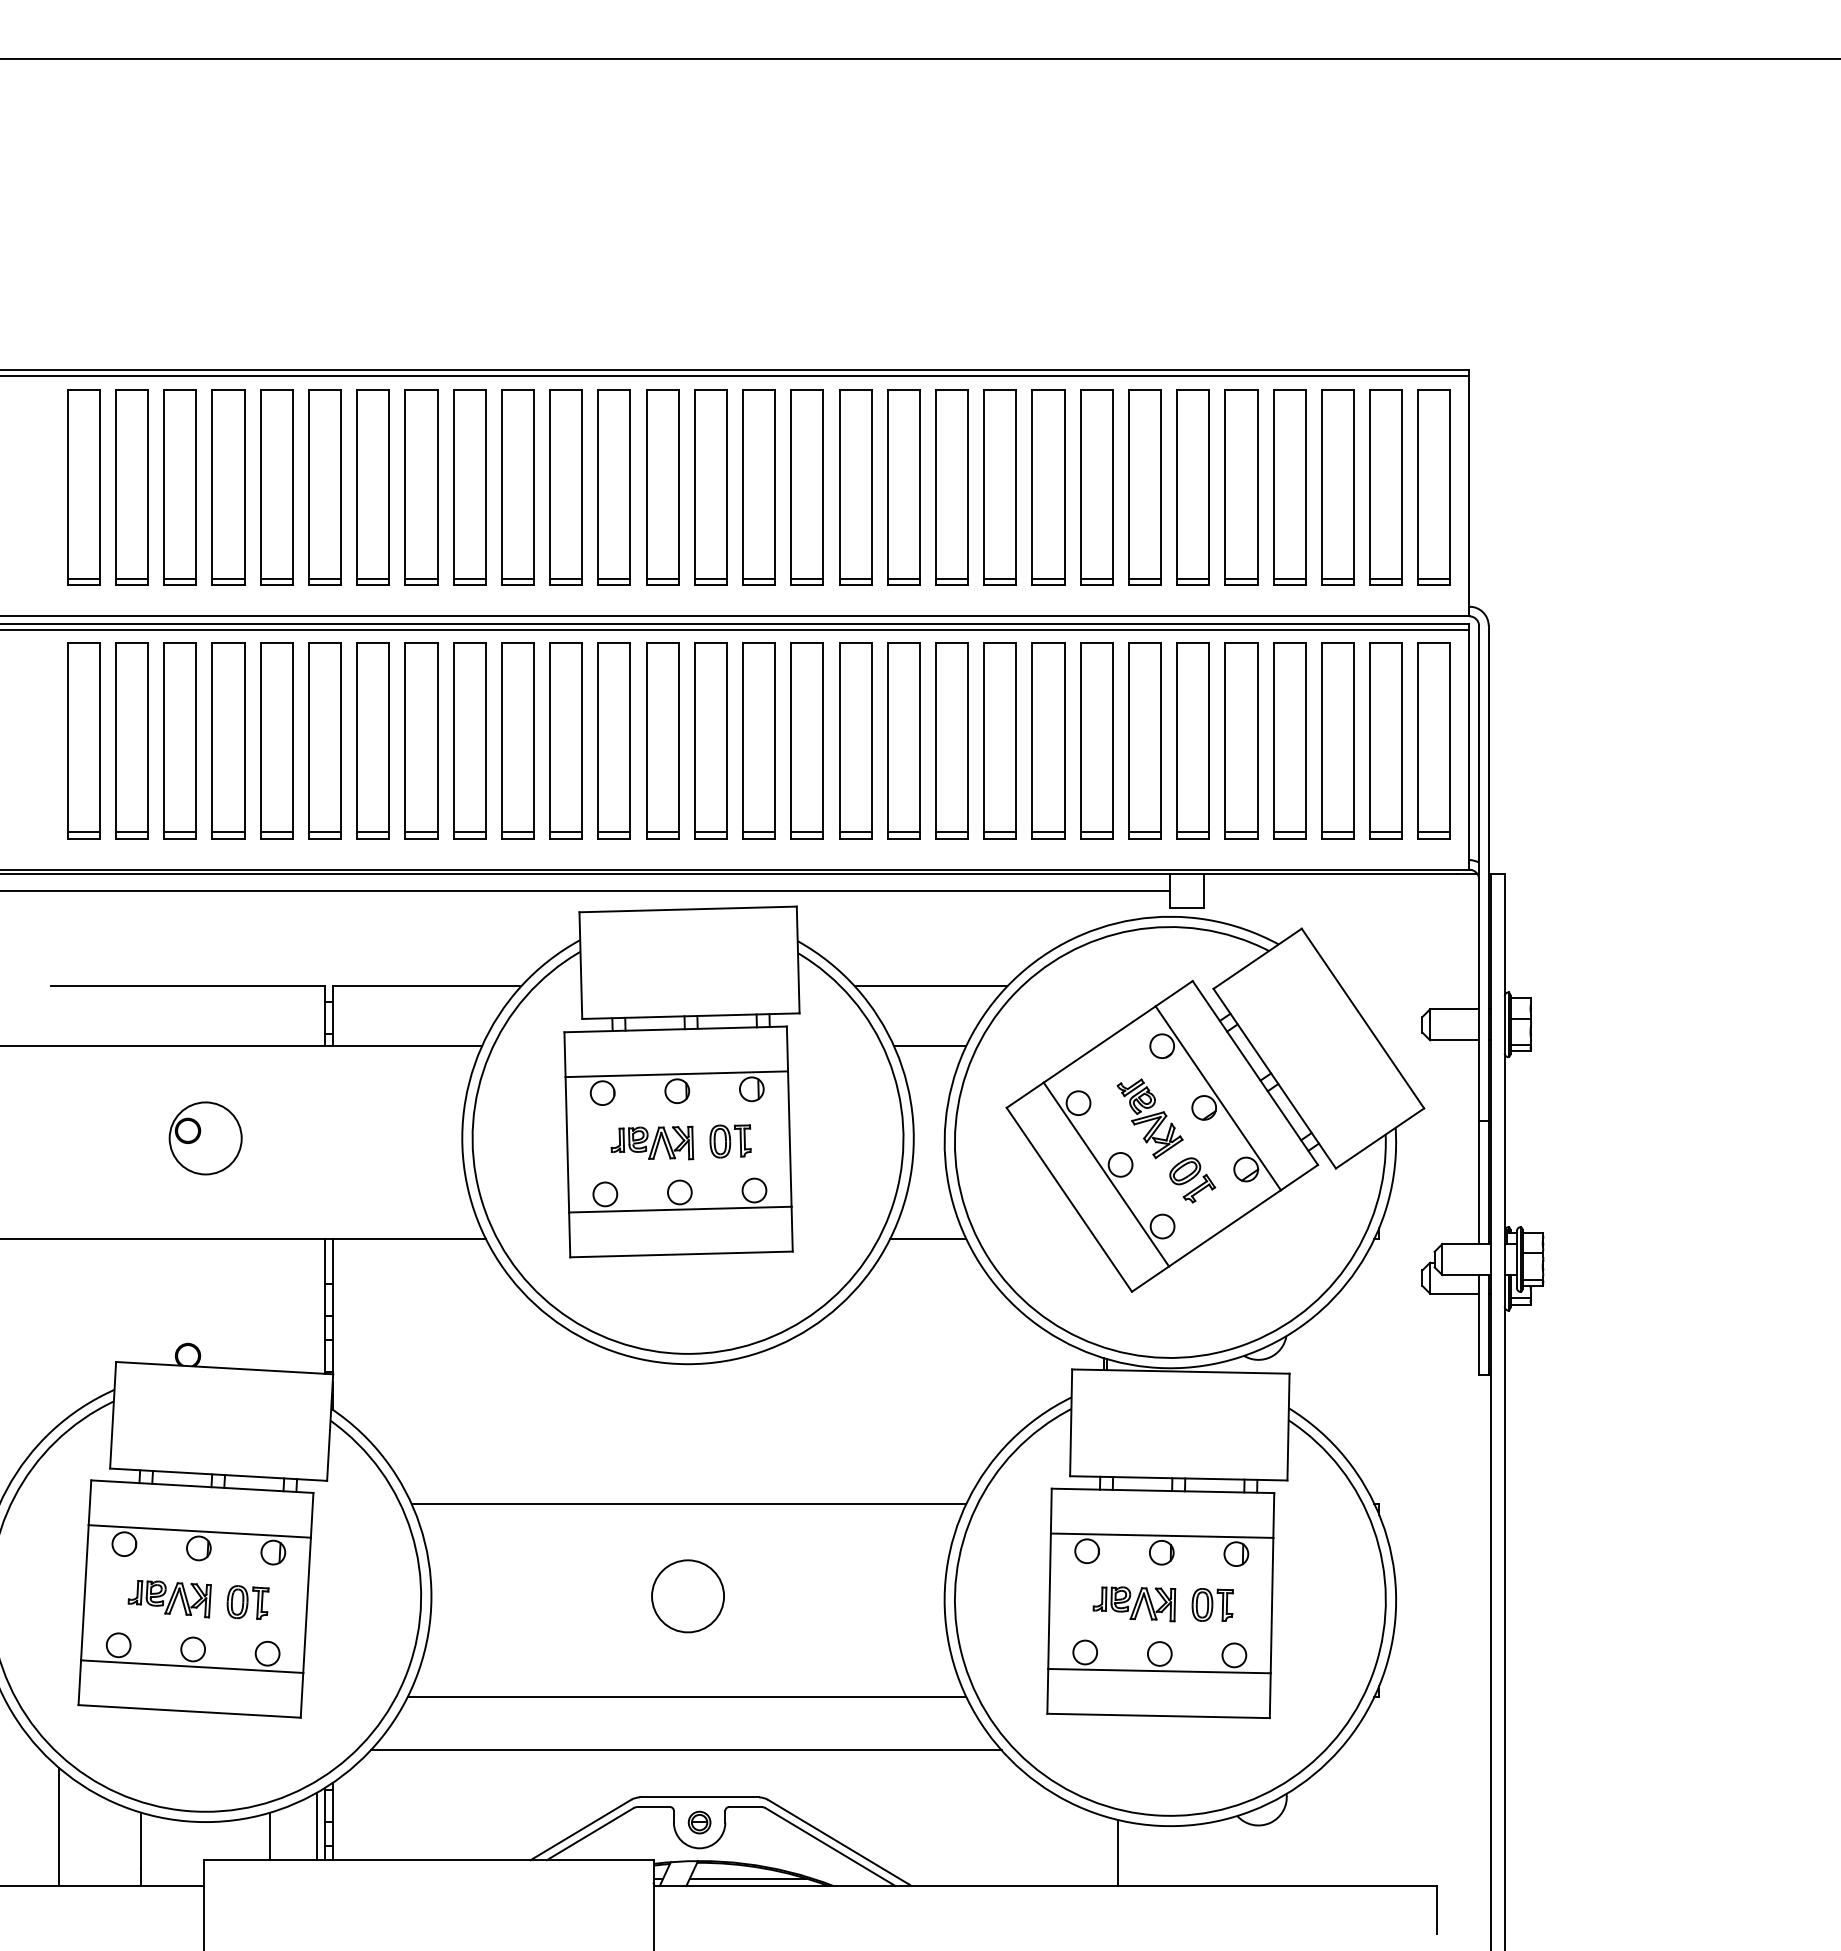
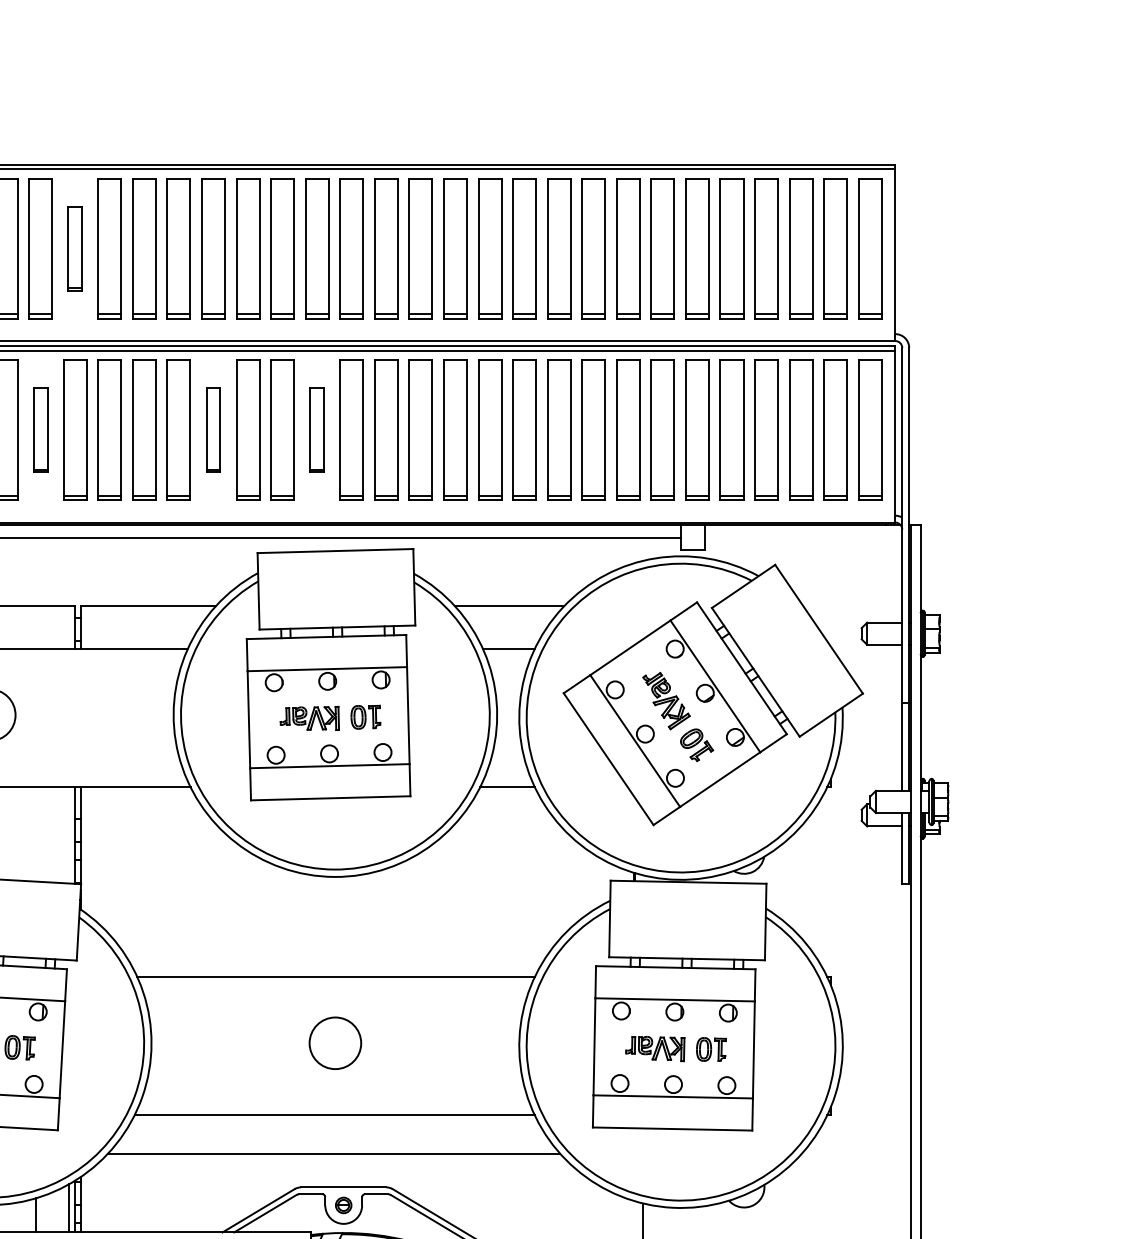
part: (324, 487) -> (74, 248), size x0.6
part: (276, 740) -> (40, 430), size x0.6
part: (517, 740) -> (213, 430), size x0.6
part: (662, 740) -> (317, 430), size x0.6

